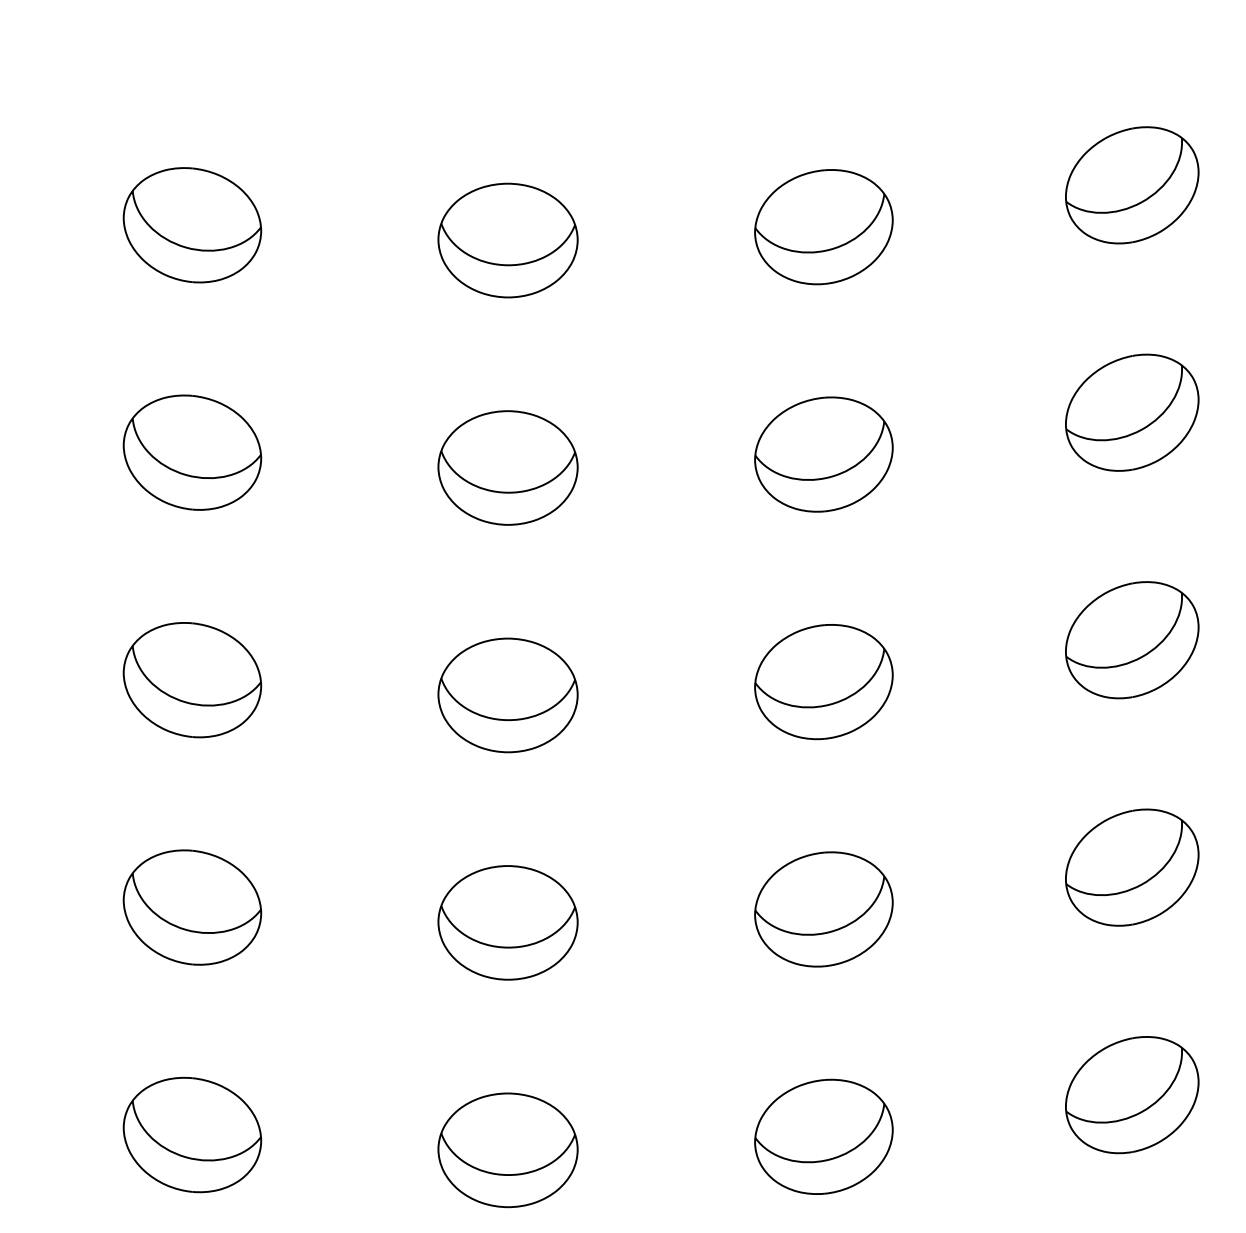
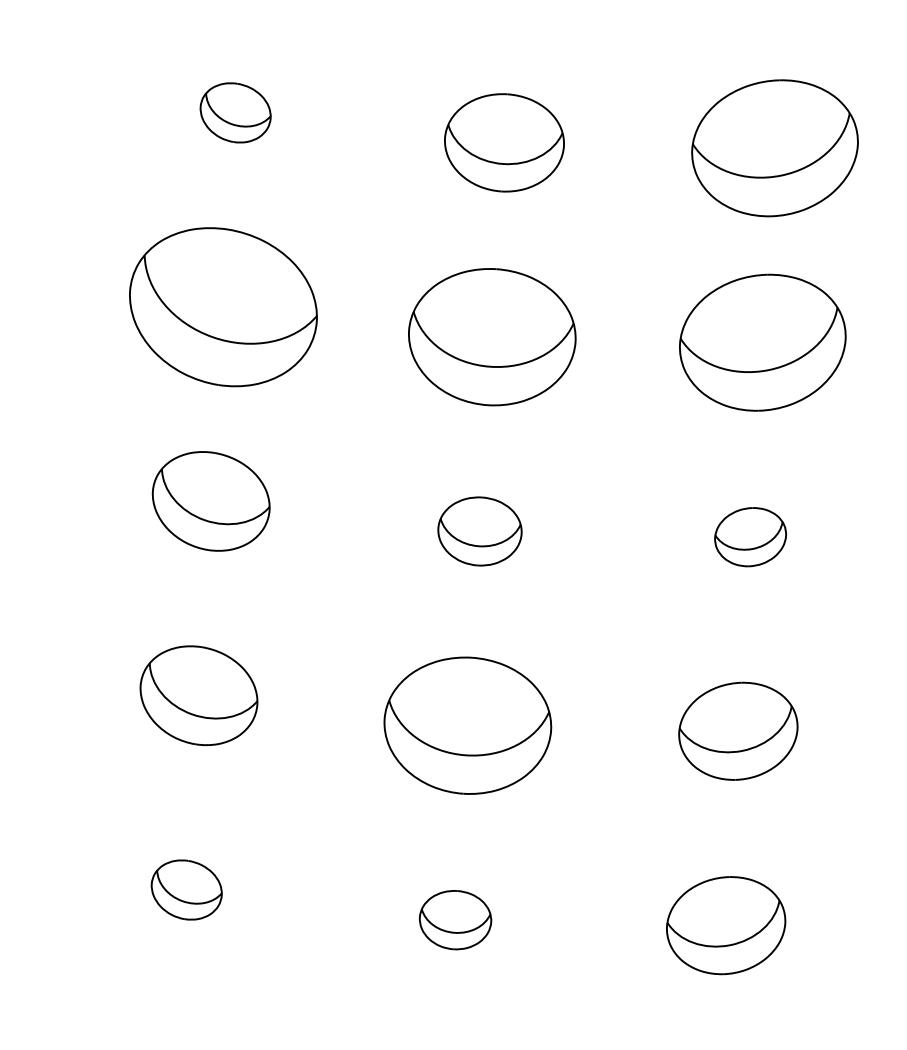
part: (192, 225) -> (235, 113), size x0.6
part: (823, 227) -> (774, 148), size x1.4
part: (192, 452) -> (223, 306), size x1.6
part: (823, 454) -> (762, 342), size x1.4
part: (507, 467) -> (491, 336), size x1.4
part: (823, 682) -> (750, 537), size x0.6
part: (507, 695) -> (479, 531), size x0.7
part: (507, 922) -> (467, 725), size x1.4
part: (192, 1134) -> (186, 889), size x0.6
part: (507, 1150) -> (455, 920), size x0.6

